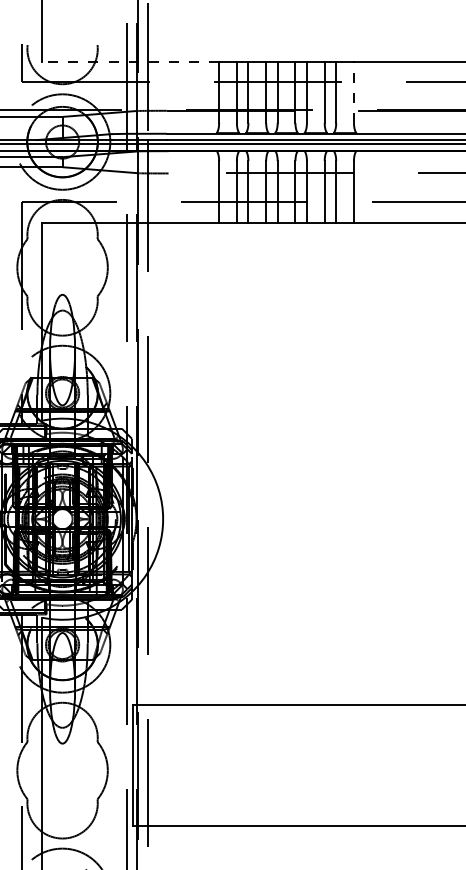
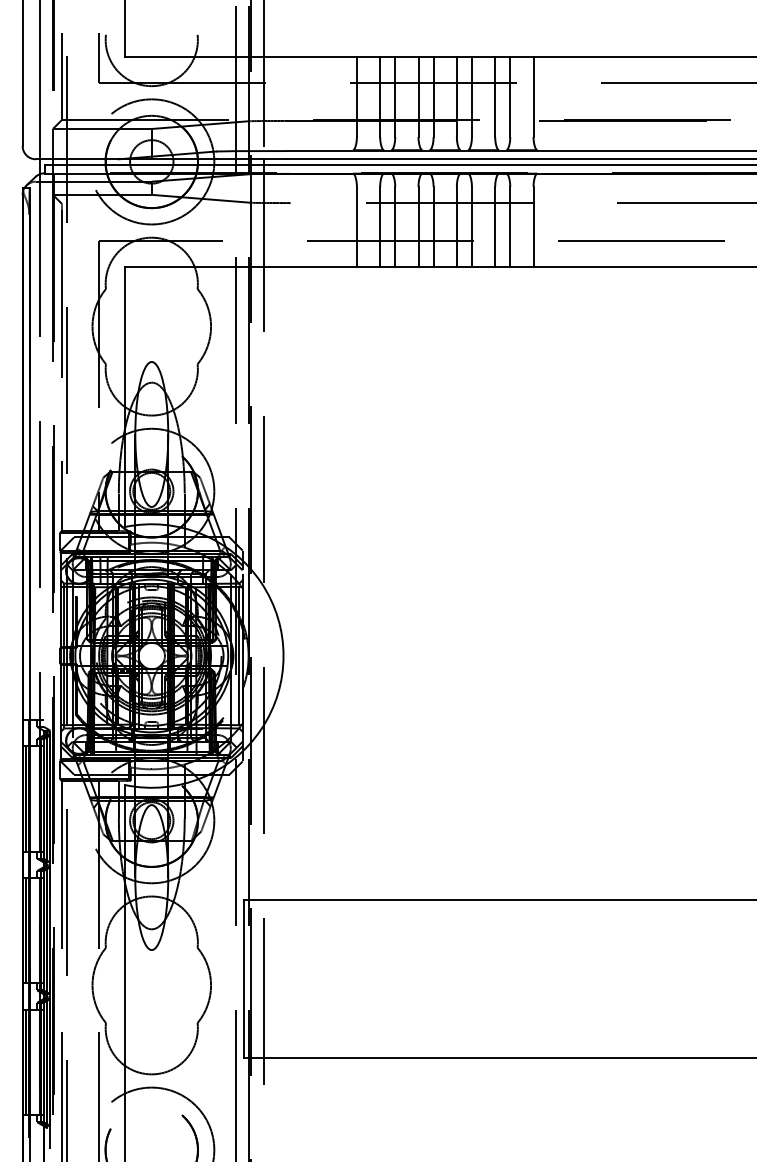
line: (131, 61) -> (241, 56), dashed -> solid
line: (353, 92) -> (533, 96), dashed -> solid

